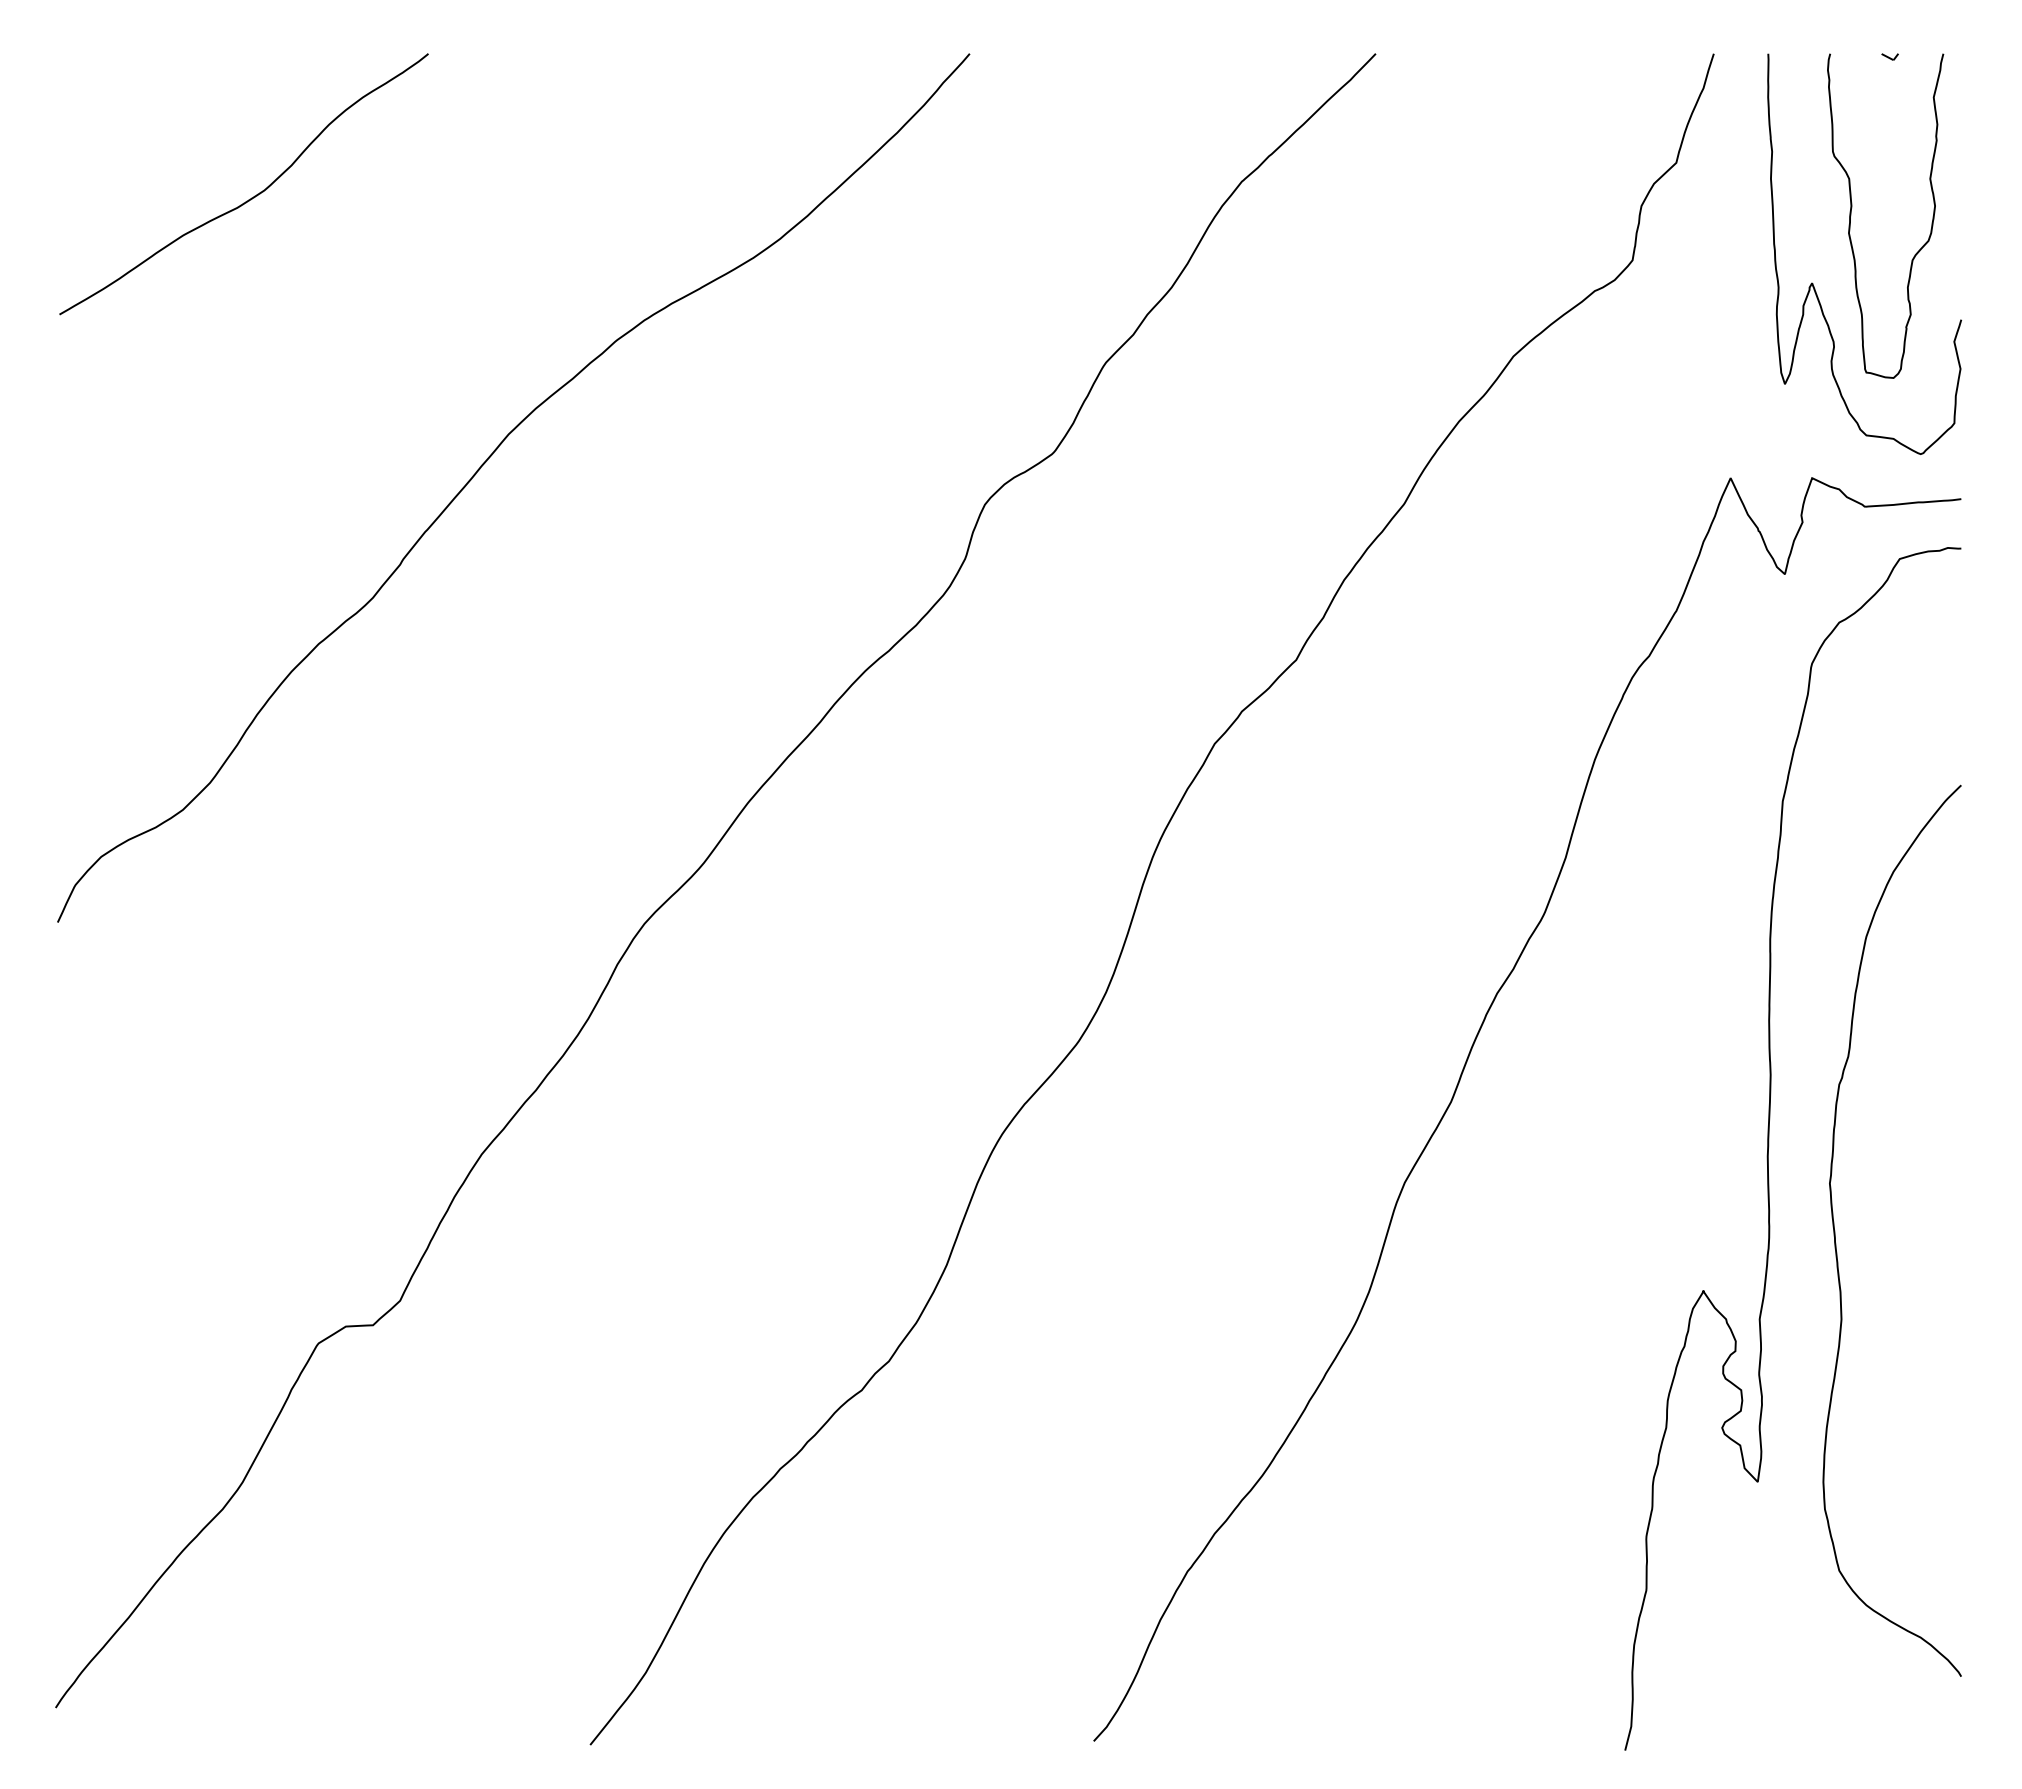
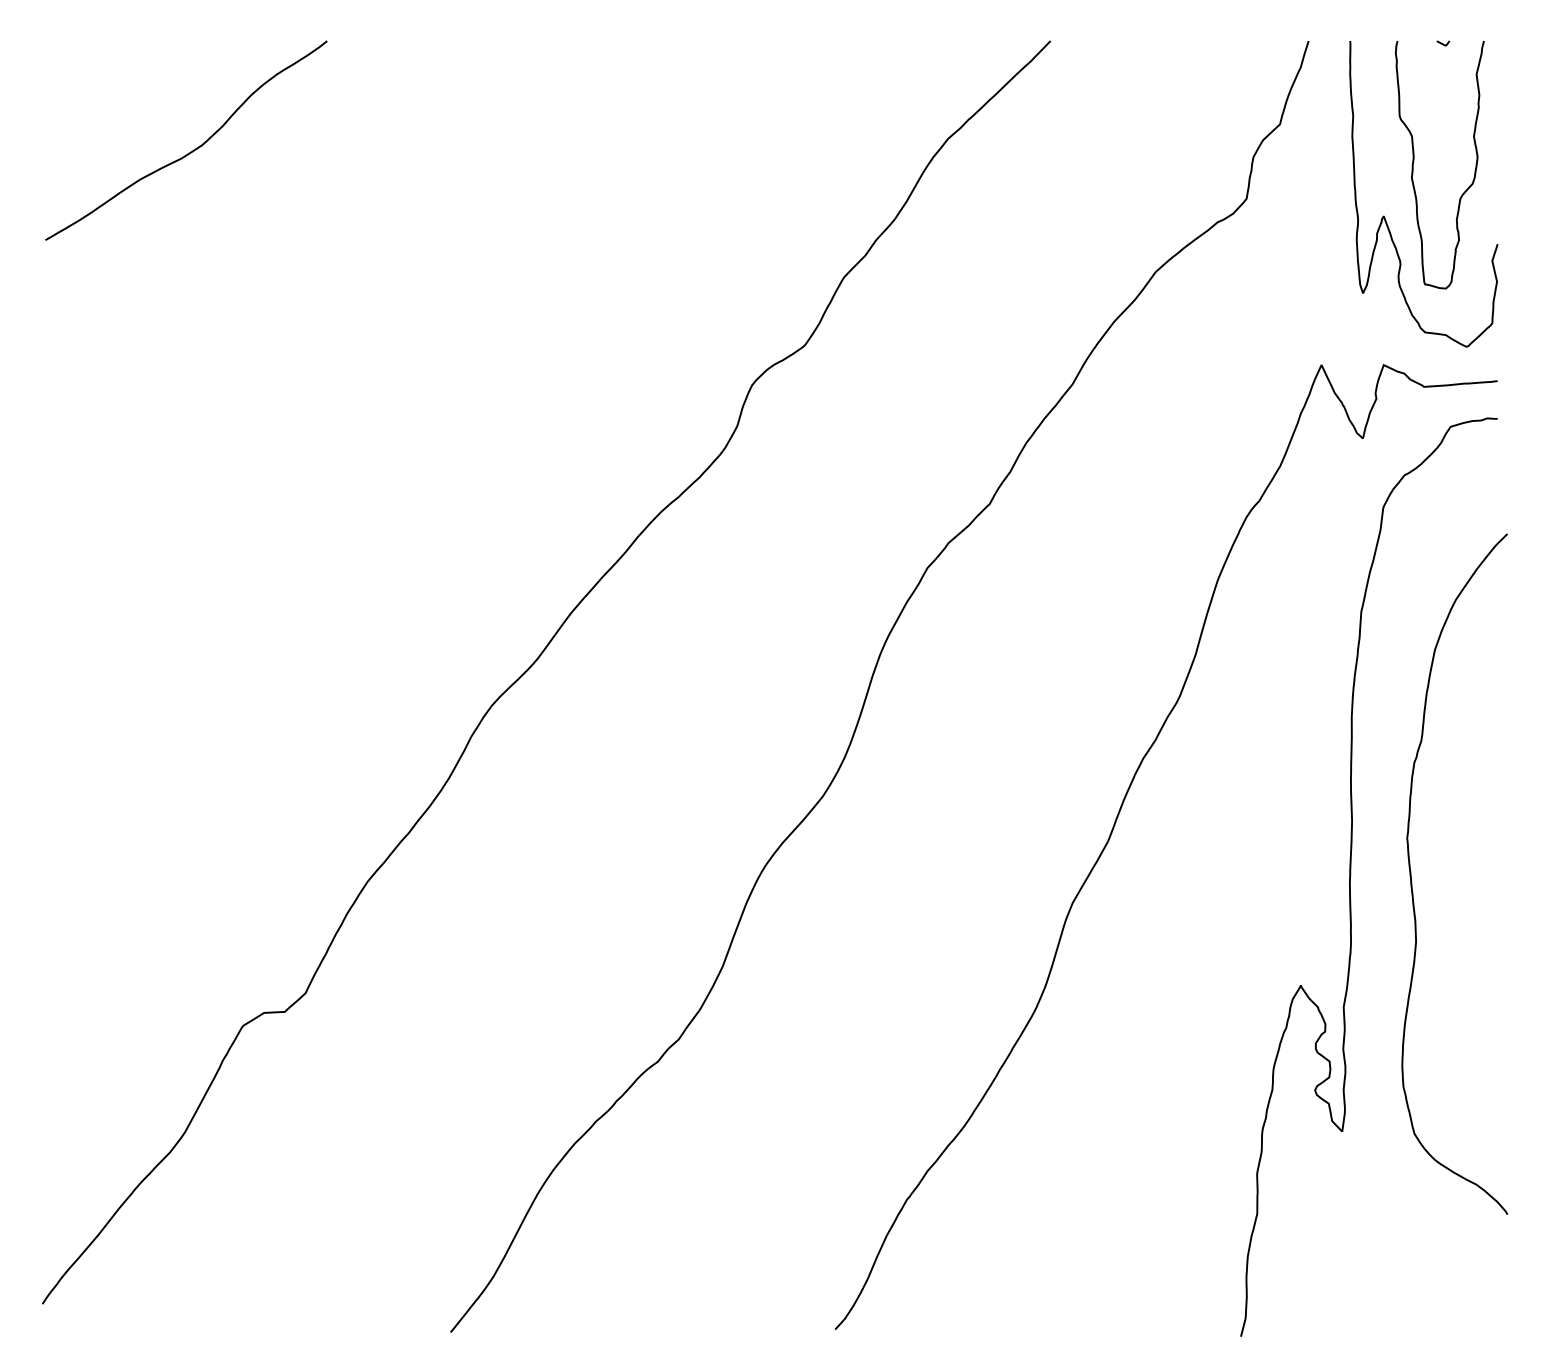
curve: (486, 462) -> (371, 353), removed
curve: (1835, 1230) -> (1411, 873), moved

